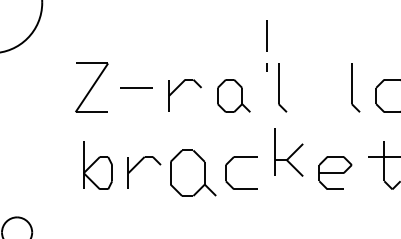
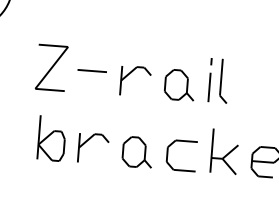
line: (266, 35) -> (209, 87), moved
part: (288, 152) -> (224, 151), moved
part: (193, 172) -> (137, 151), size x0.71

